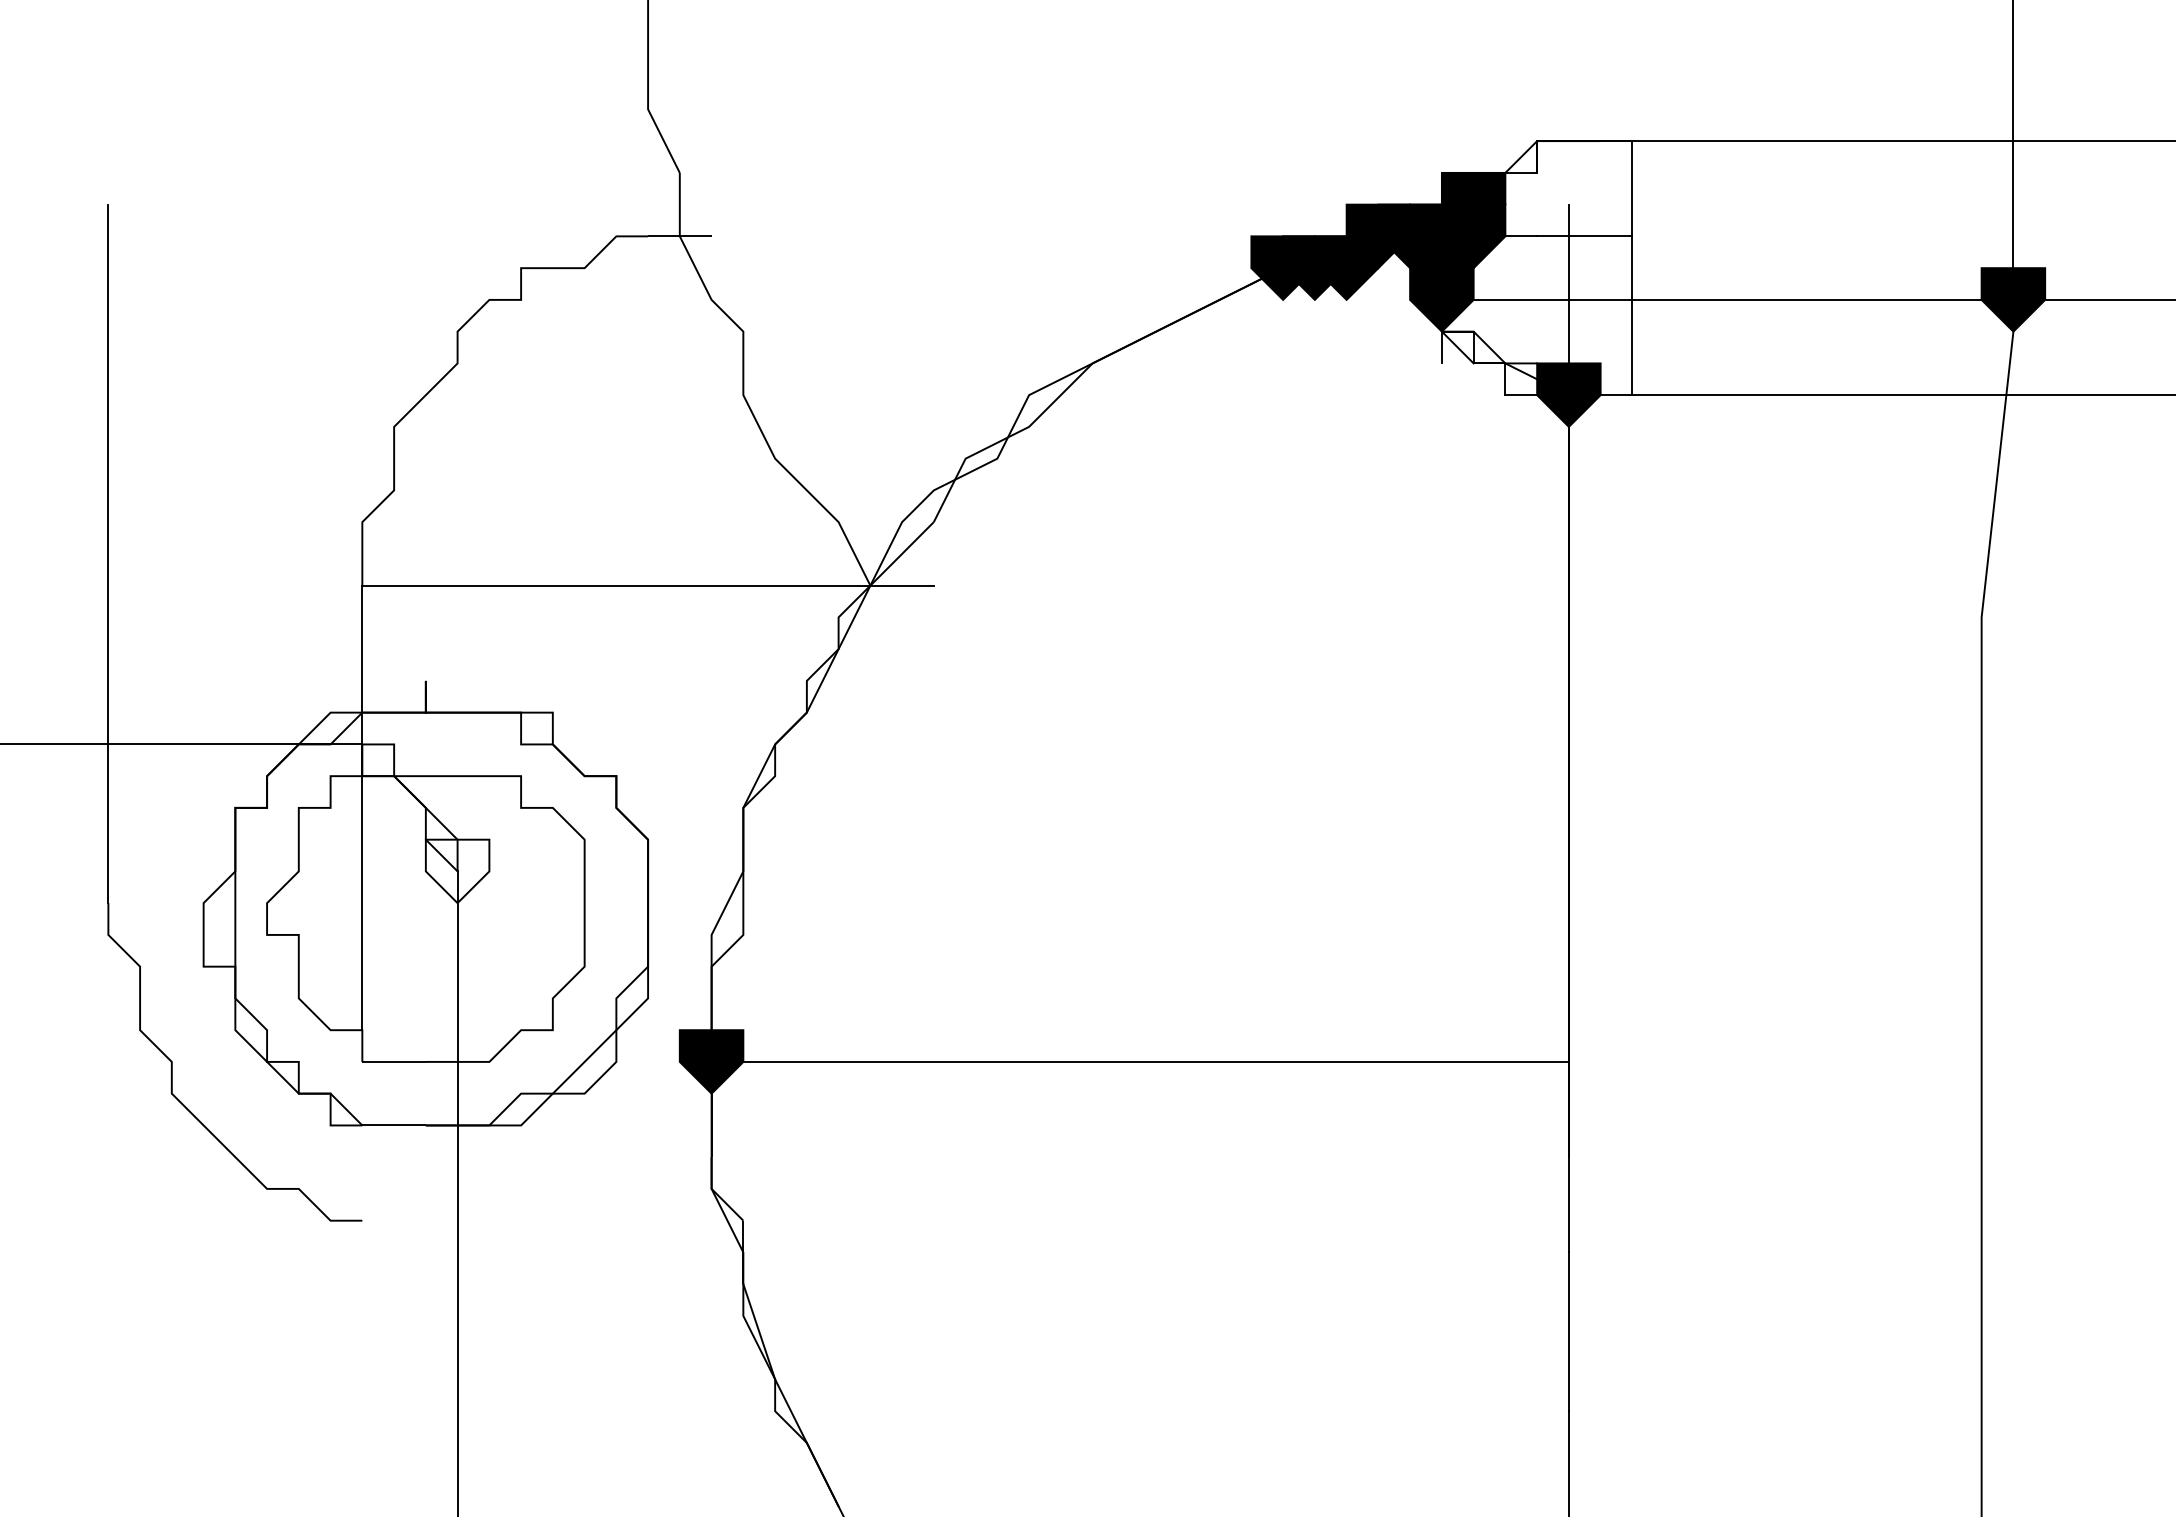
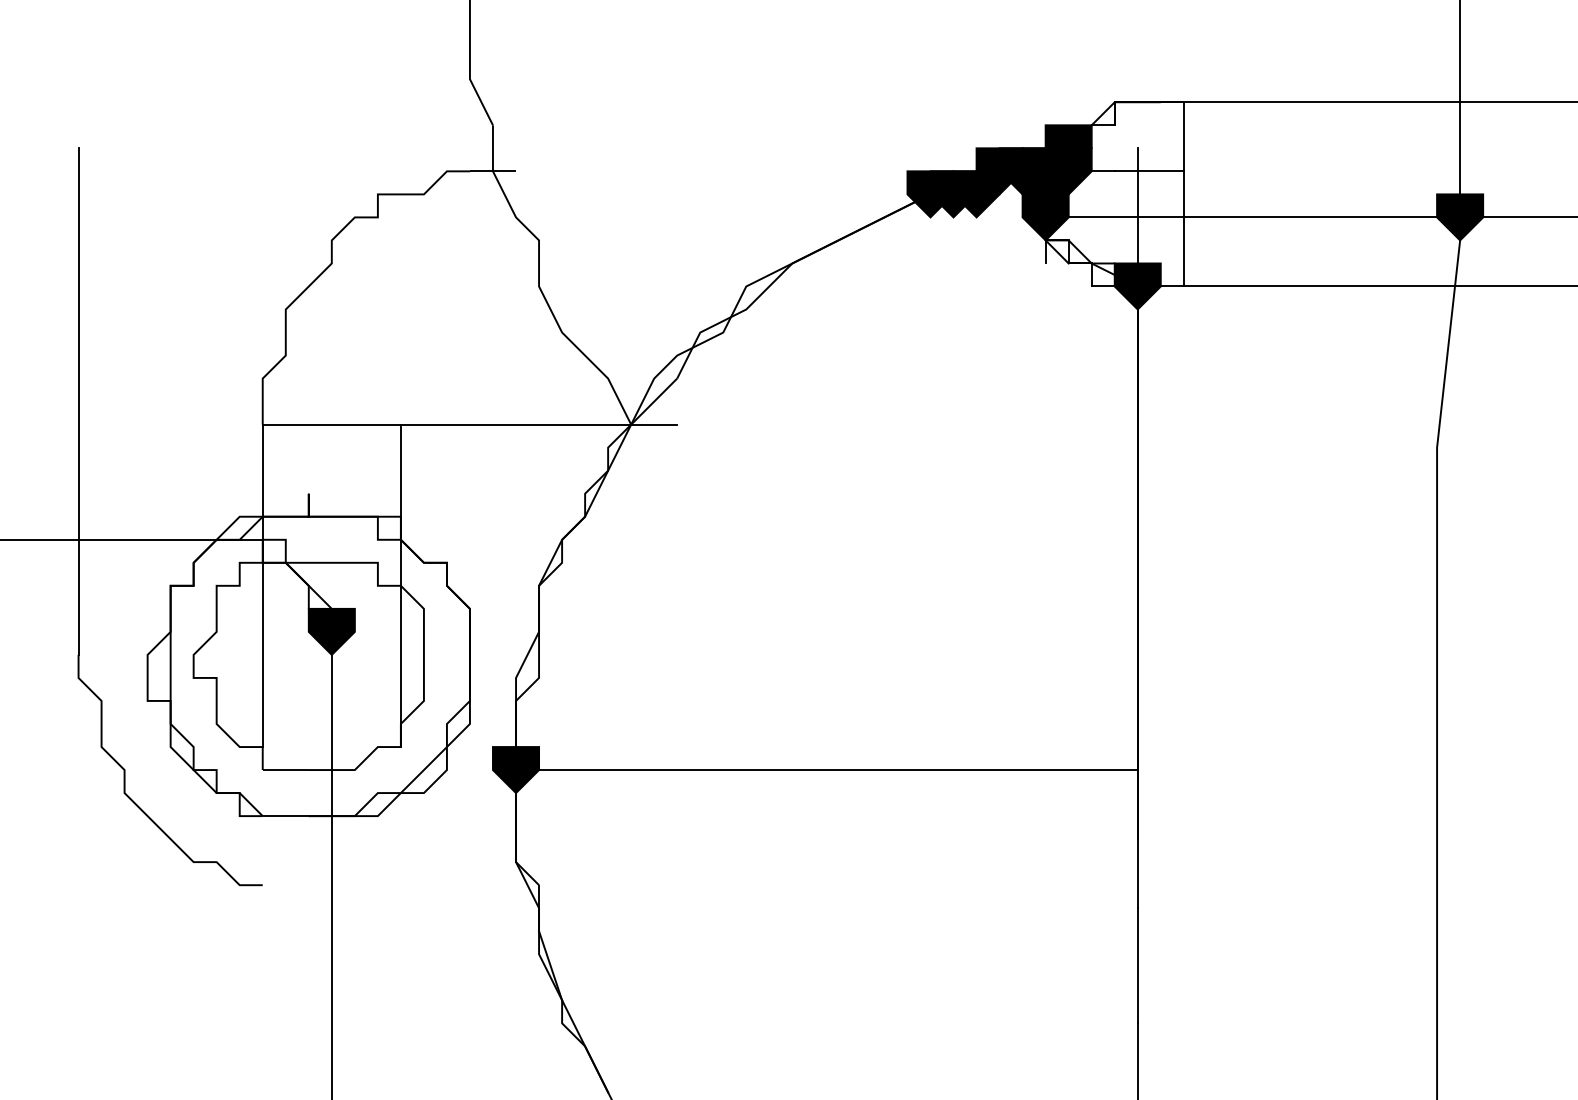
line: (552, 807) -> (400, 585), added
fill: (457, 870) -> (331, 631), added

